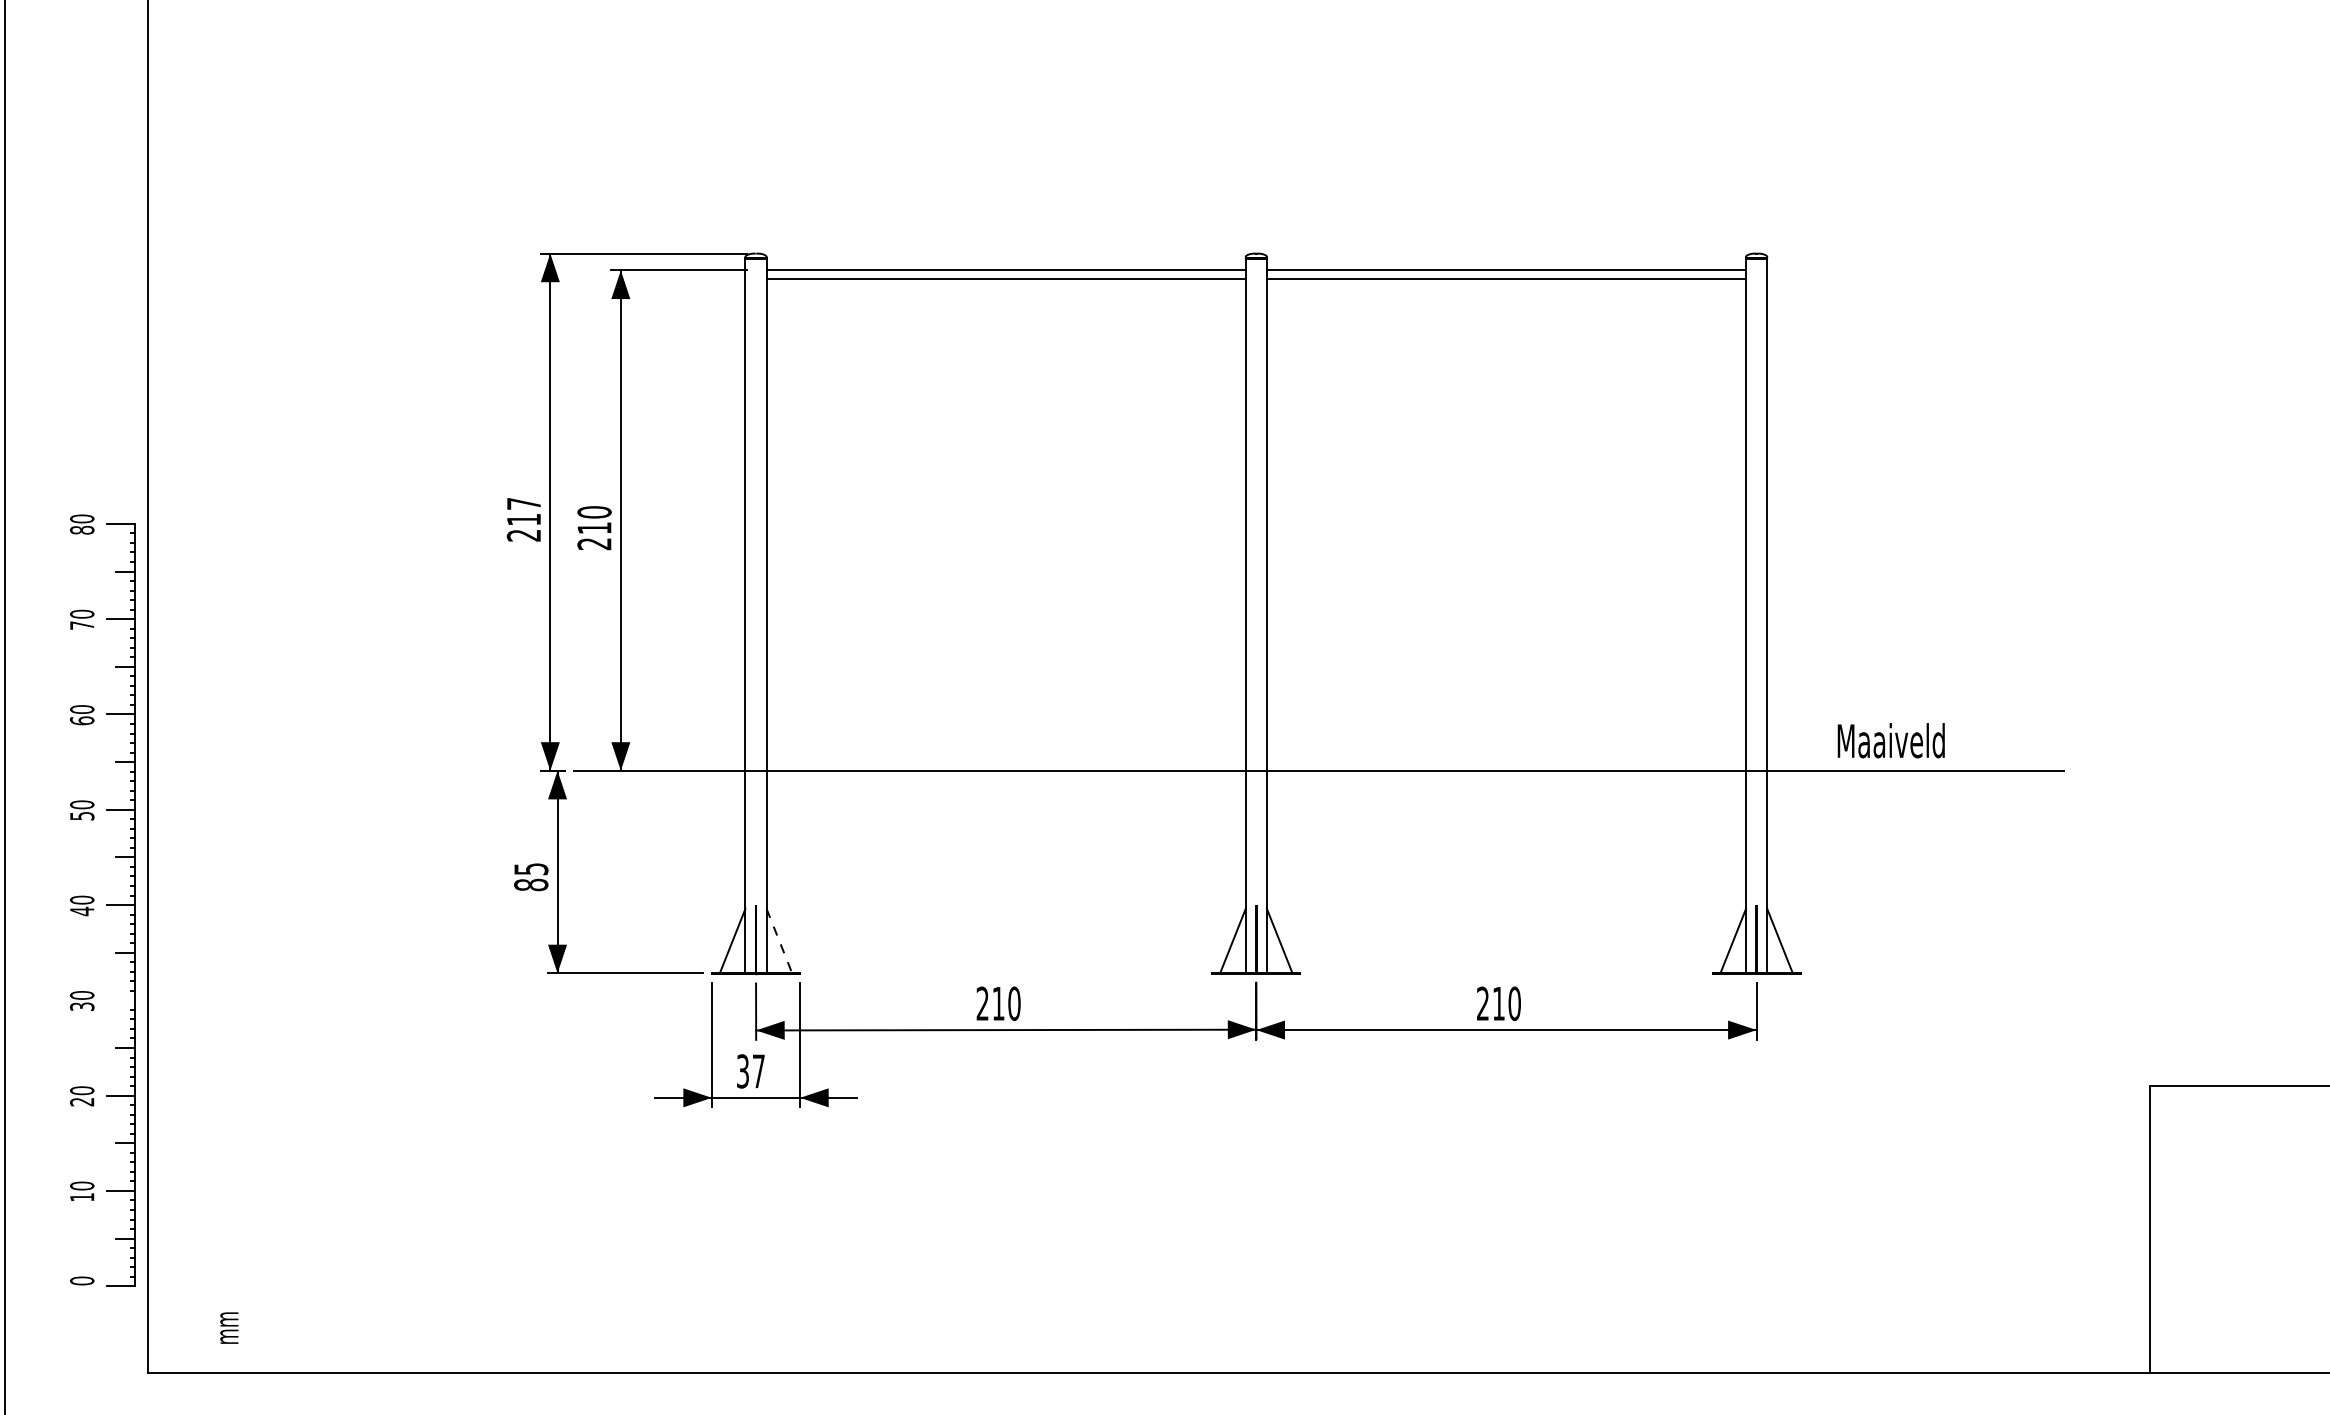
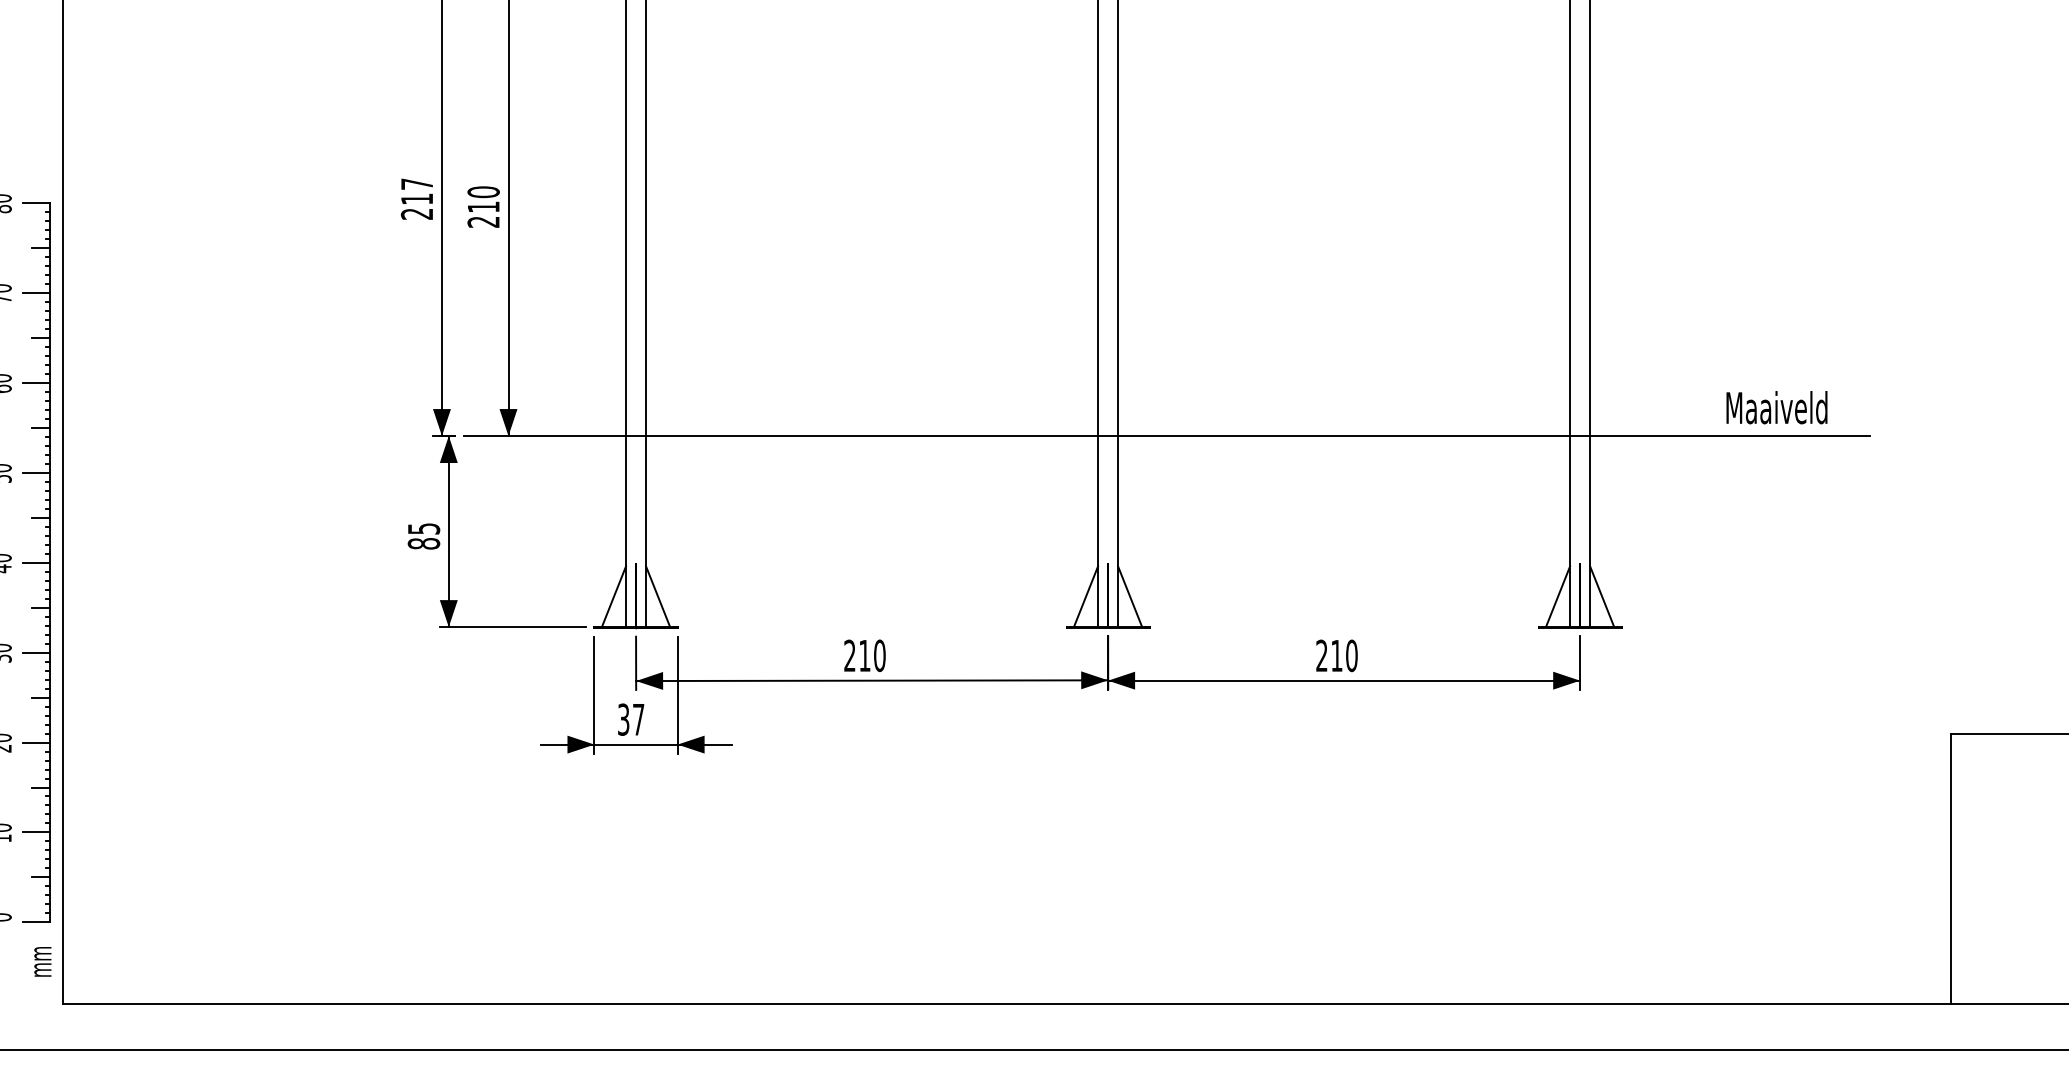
text: (1890, 740) -> (1776, 407), moved
line: (779, 941) -> (658, 597), dashed -> solid
line: (120, 1000) -> (36, 652), added
text: (229, 1327) -> (43, 961), moved

